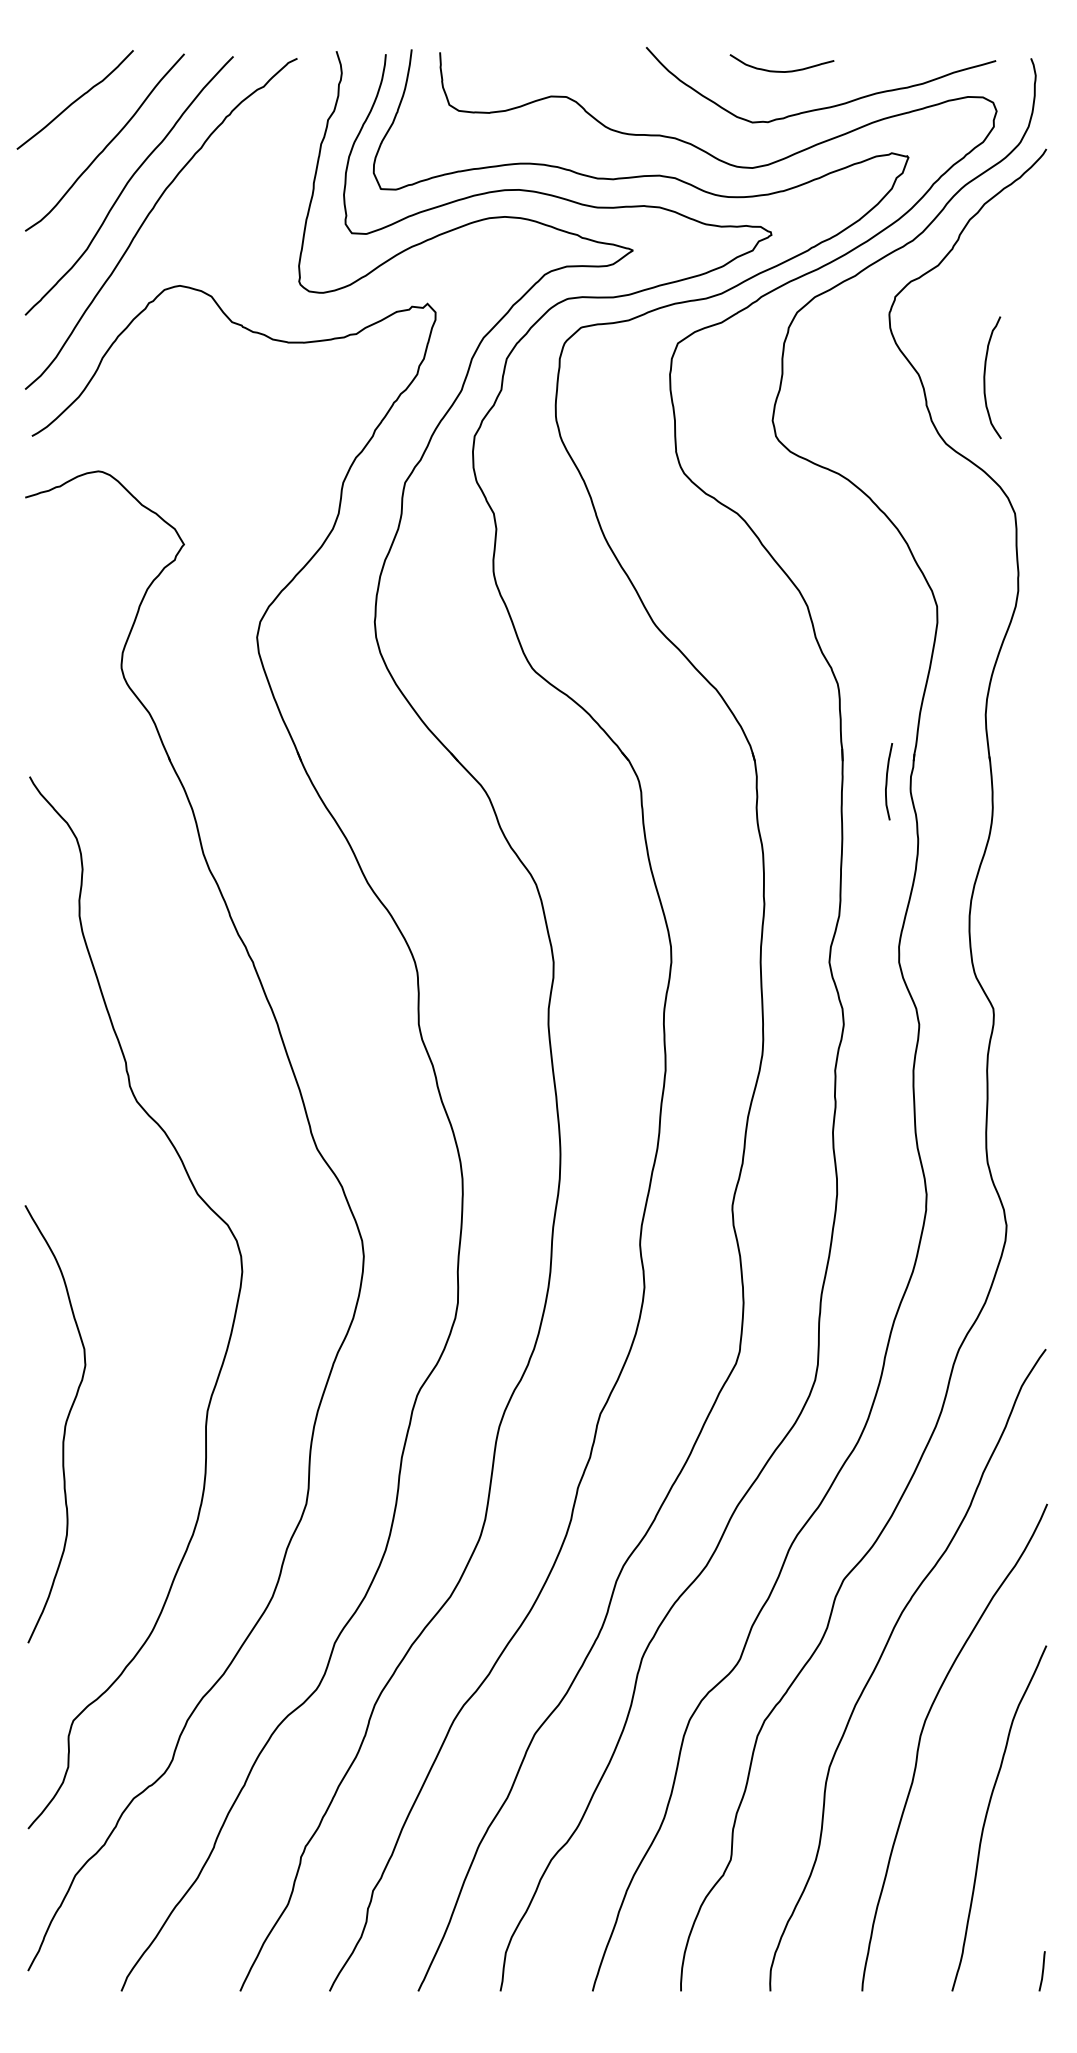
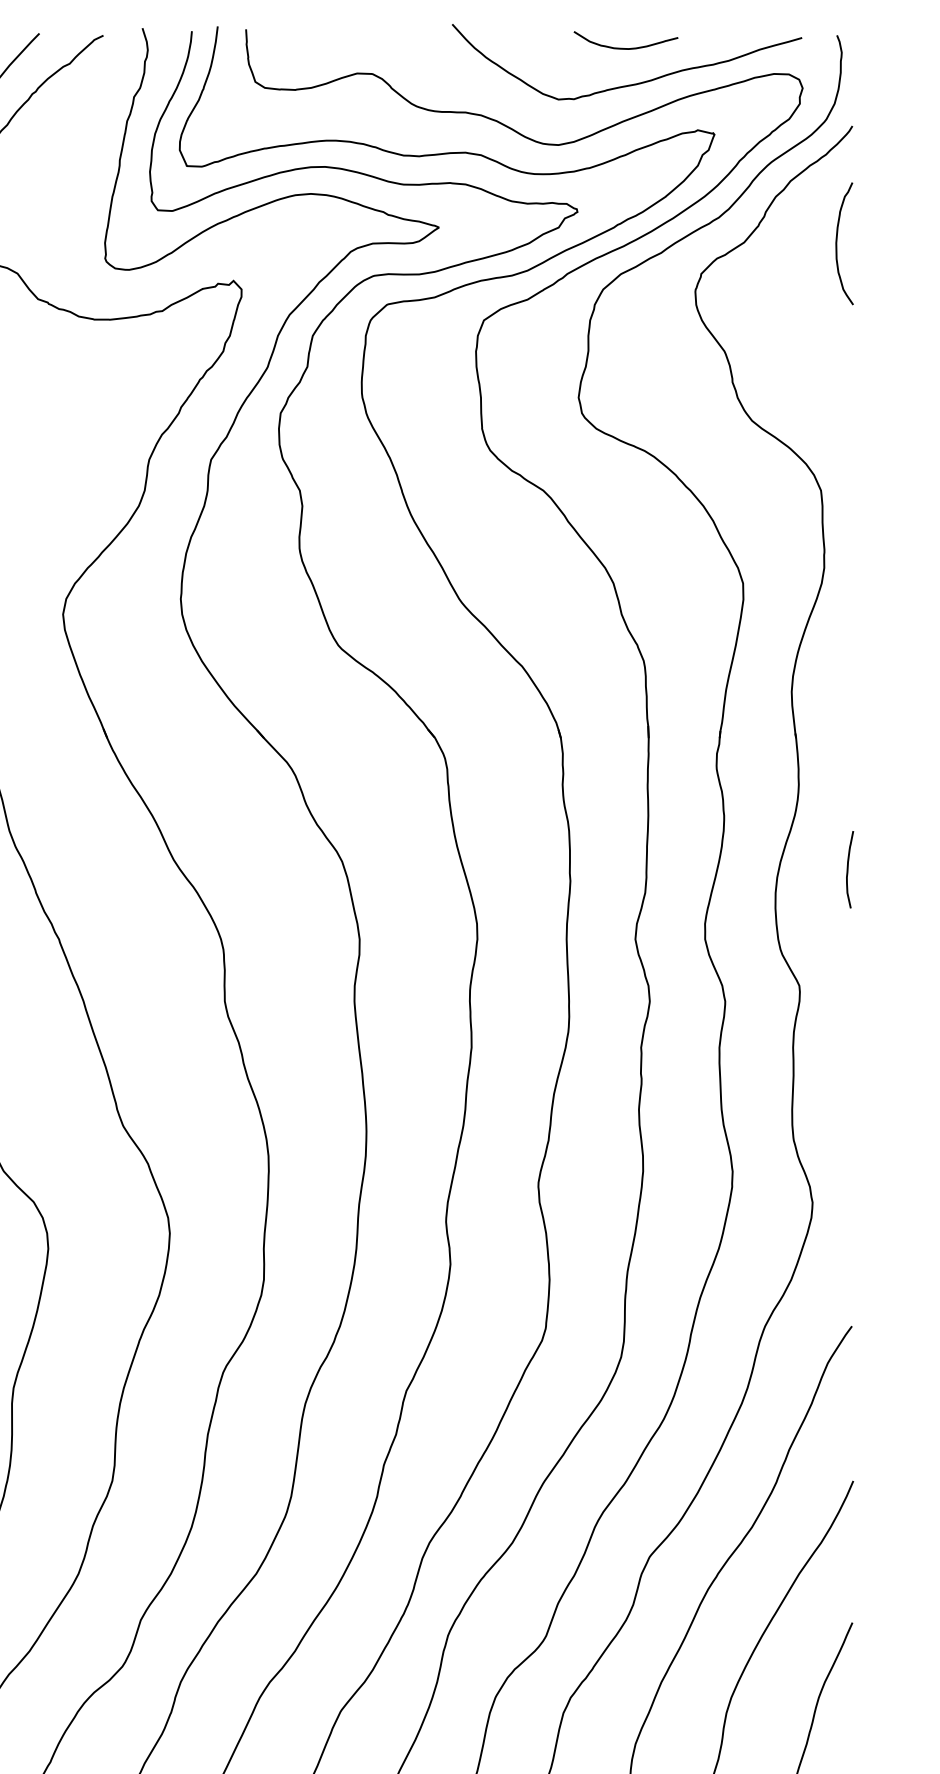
curve: (778, 70) -> (622, 47), moved
curve: (985, 377) -> (837, 243), moved
curve: (887, 781) -> (848, 869), moved

